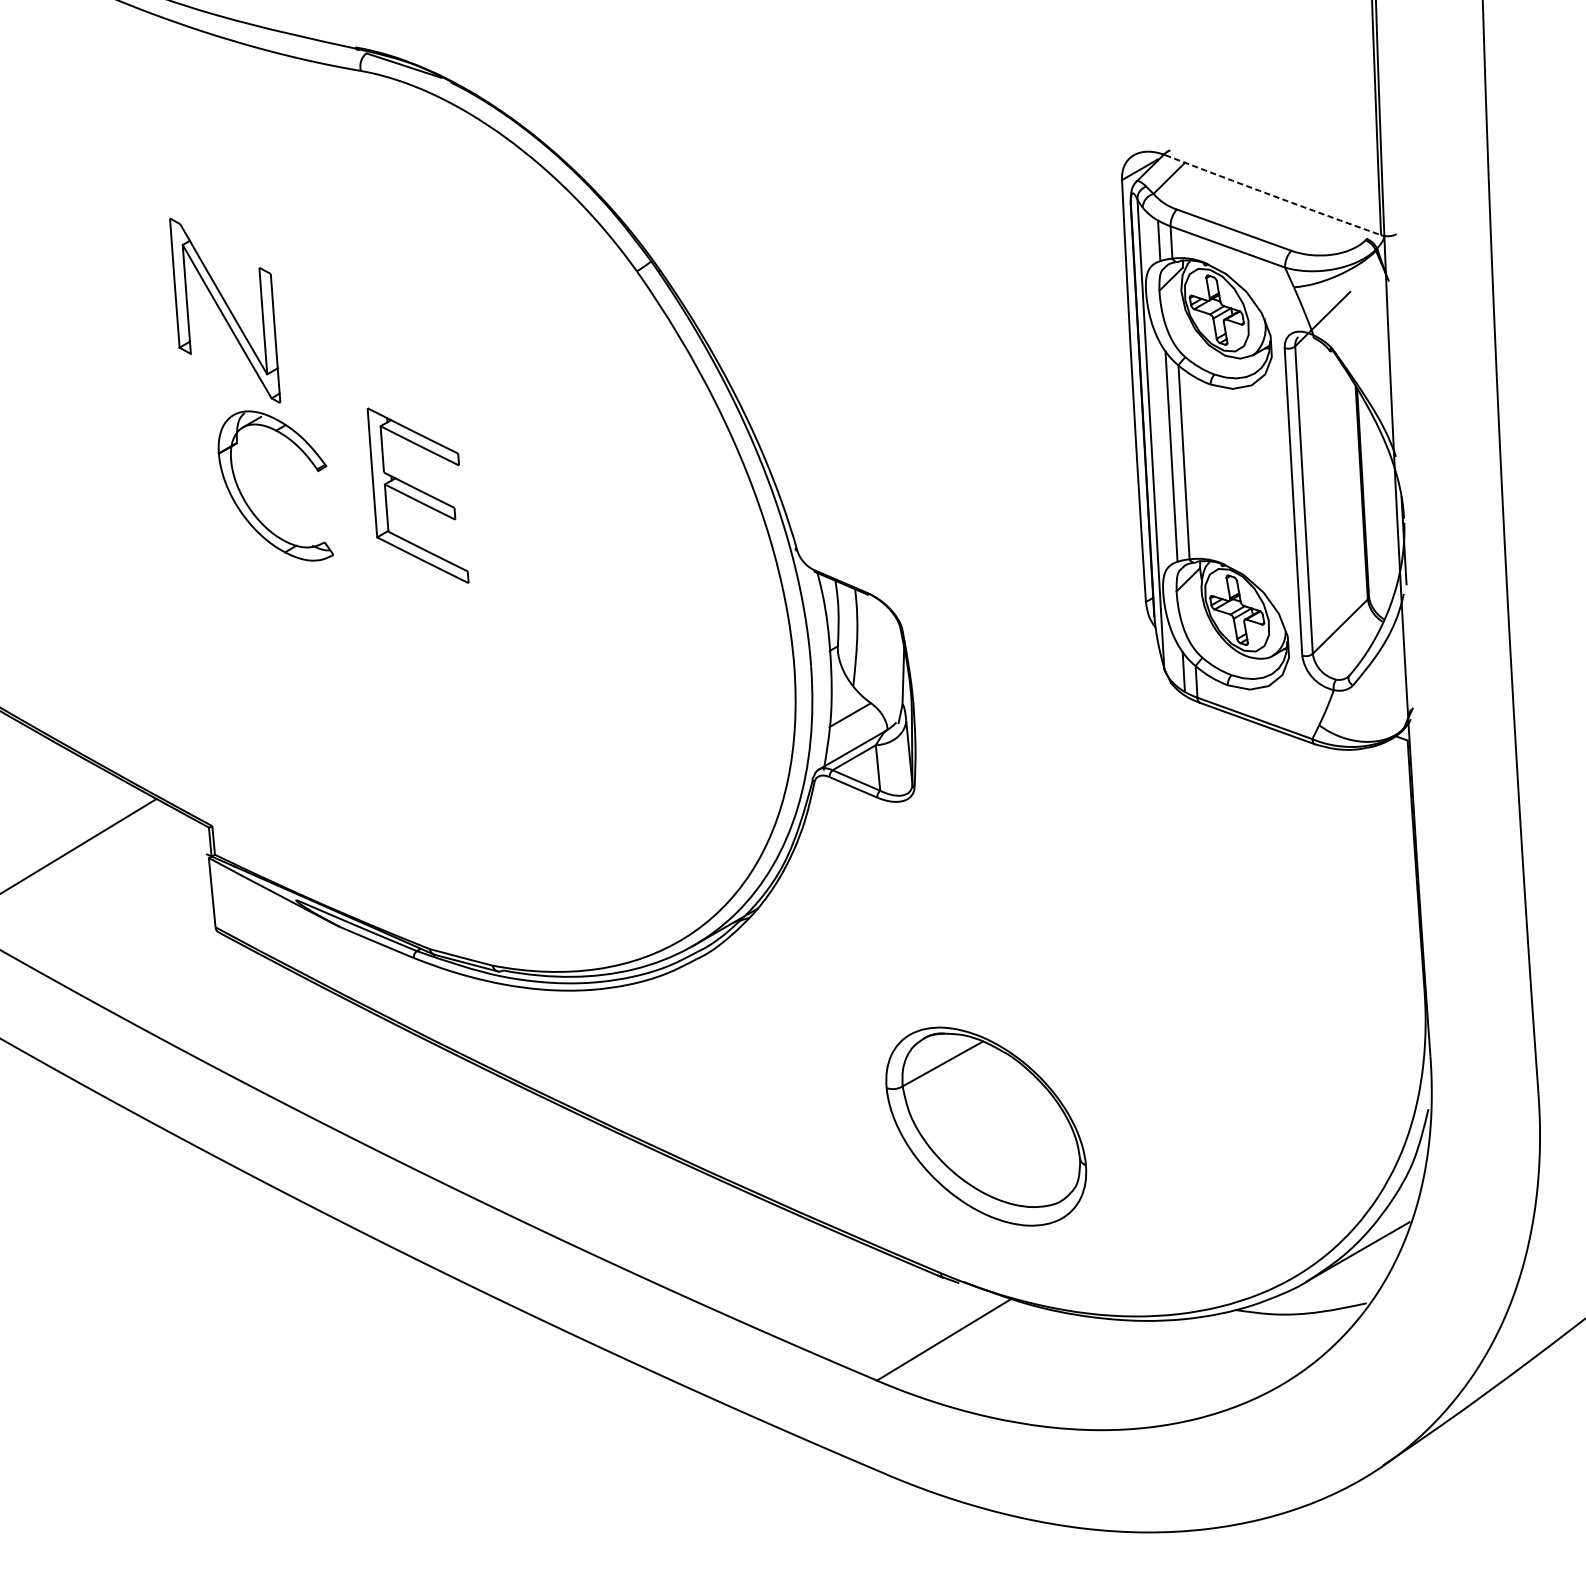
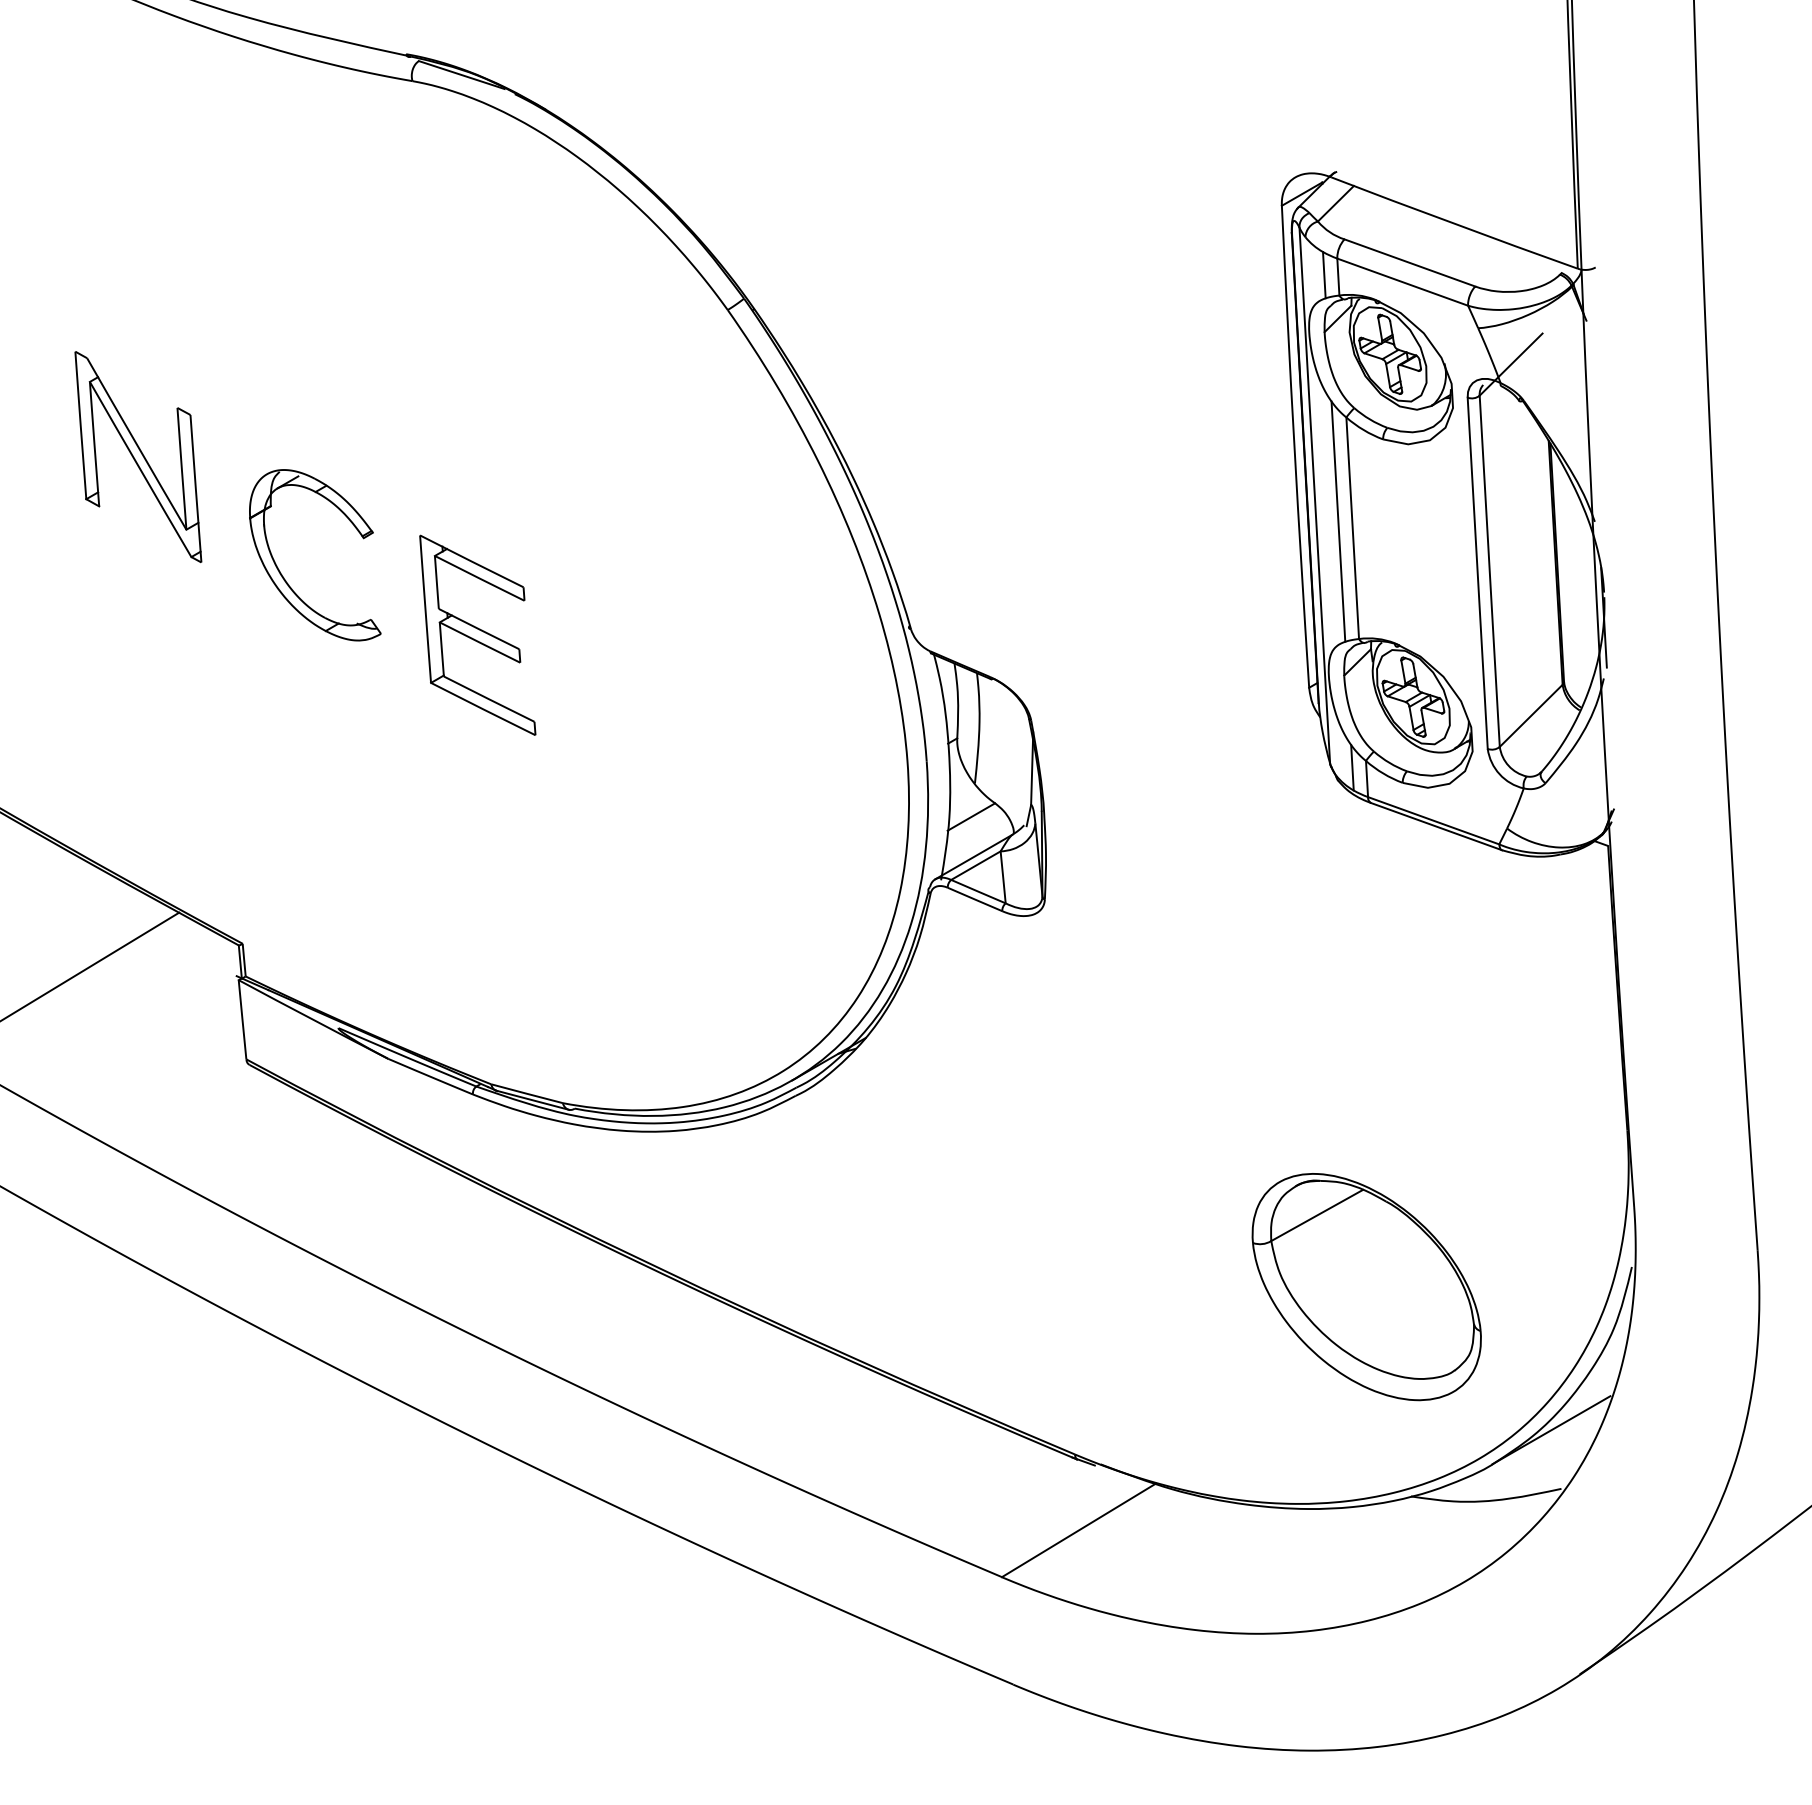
arc: (1273, 195) -> (1454, 223), dashed -> solid
part: (225, 311) -> (138, 457), moved
part: (417, 494) -> (477, 634), moved
part: (986, 1127) -> (1366, 1287), moved

